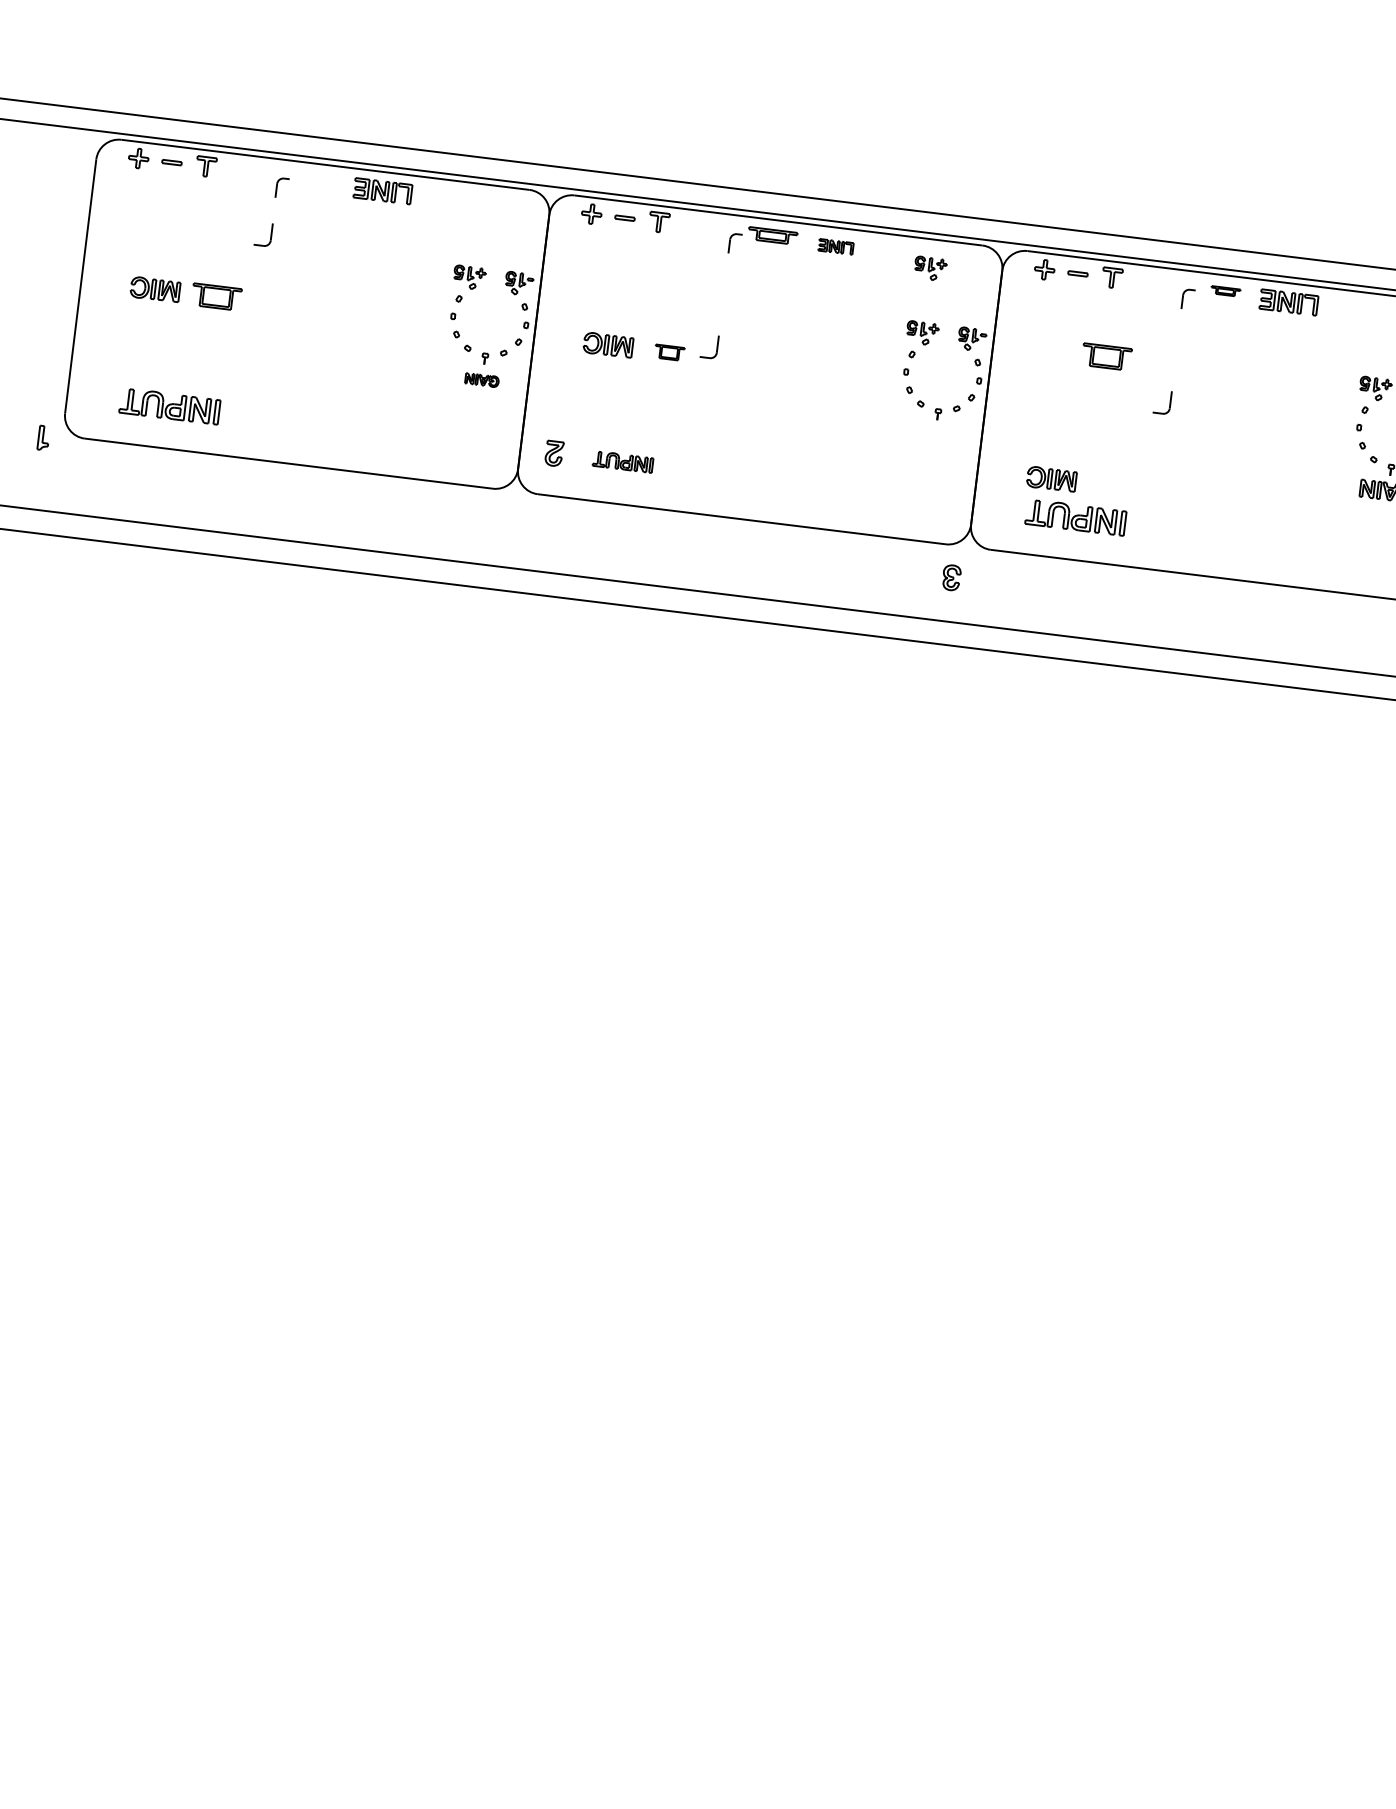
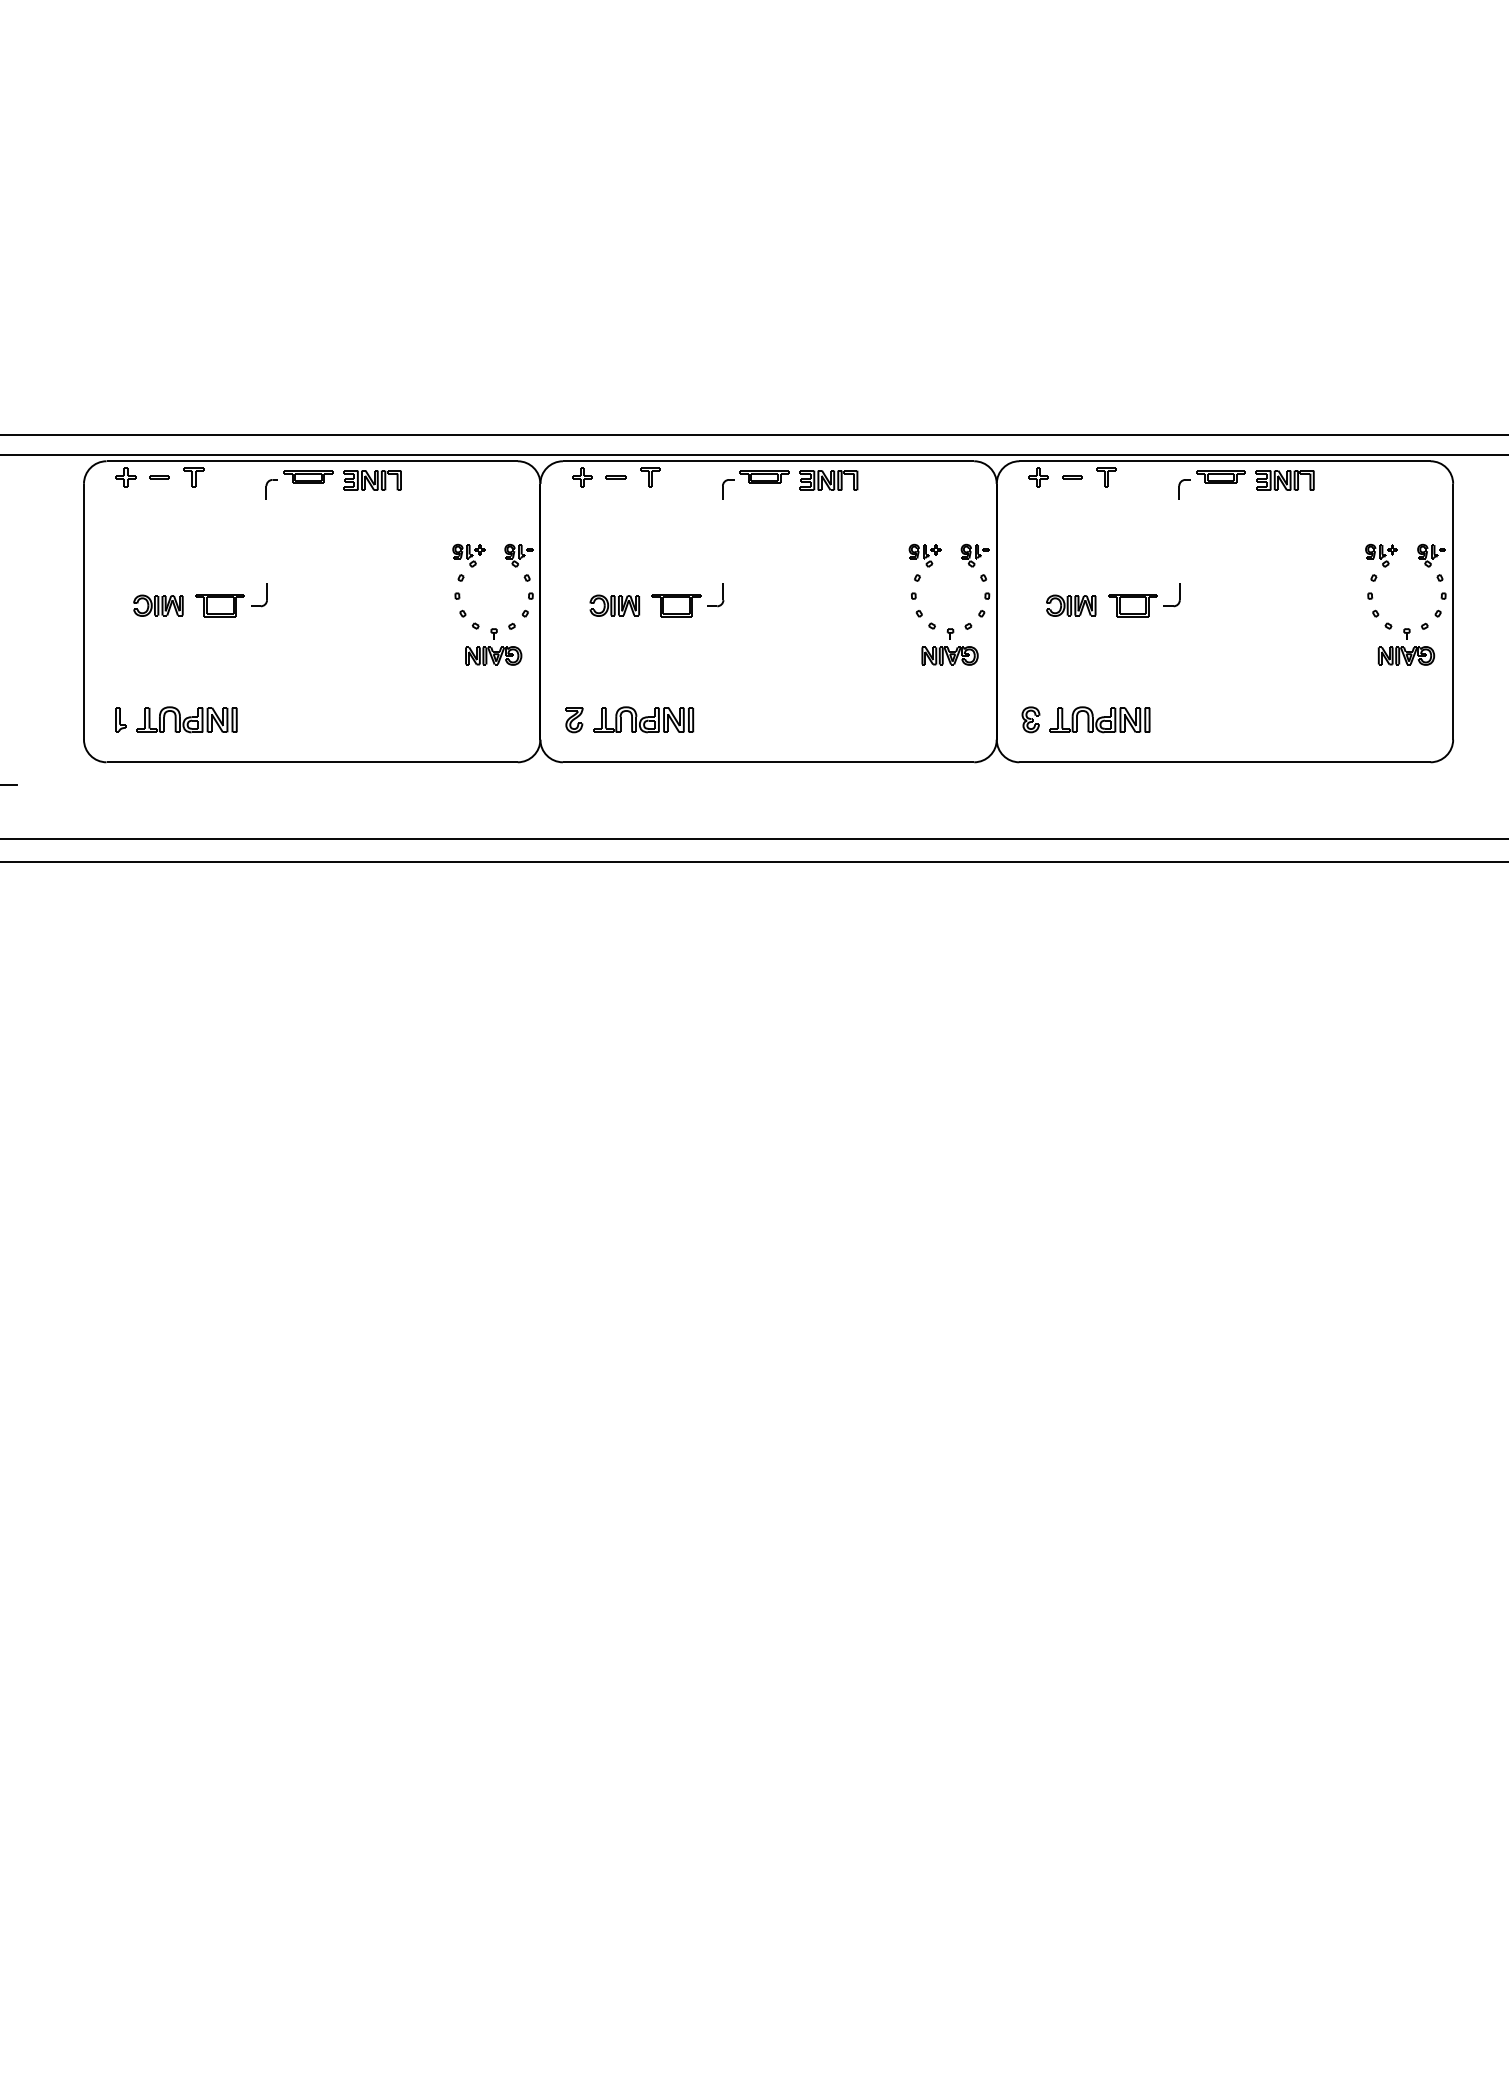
part: (320, 179) -> (308, 476), added
part: (270, 235) -> (266, 595), moved
part: (835, 246) -> (828, 480), size x1.67
part: (929, 268) -> (924, 490), removed
part: (1225, 290) -> (1220, 476), size x1.67
part: (669, 352) -> (676, 605), size x1.67
part: (1106, 356) -> (1132, 605), moved
part: (481, 379) -> (493, 655), size x1.67
part: (934, 435) -> (949, 655), added
part: (43, 437) -> (120, 719), moved
part: (622, 461) -> (643, 719), size x1.67
part: (1052, 478) -> (1071, 605), moved
part: (951, 577) -> (1030, 719), moved

